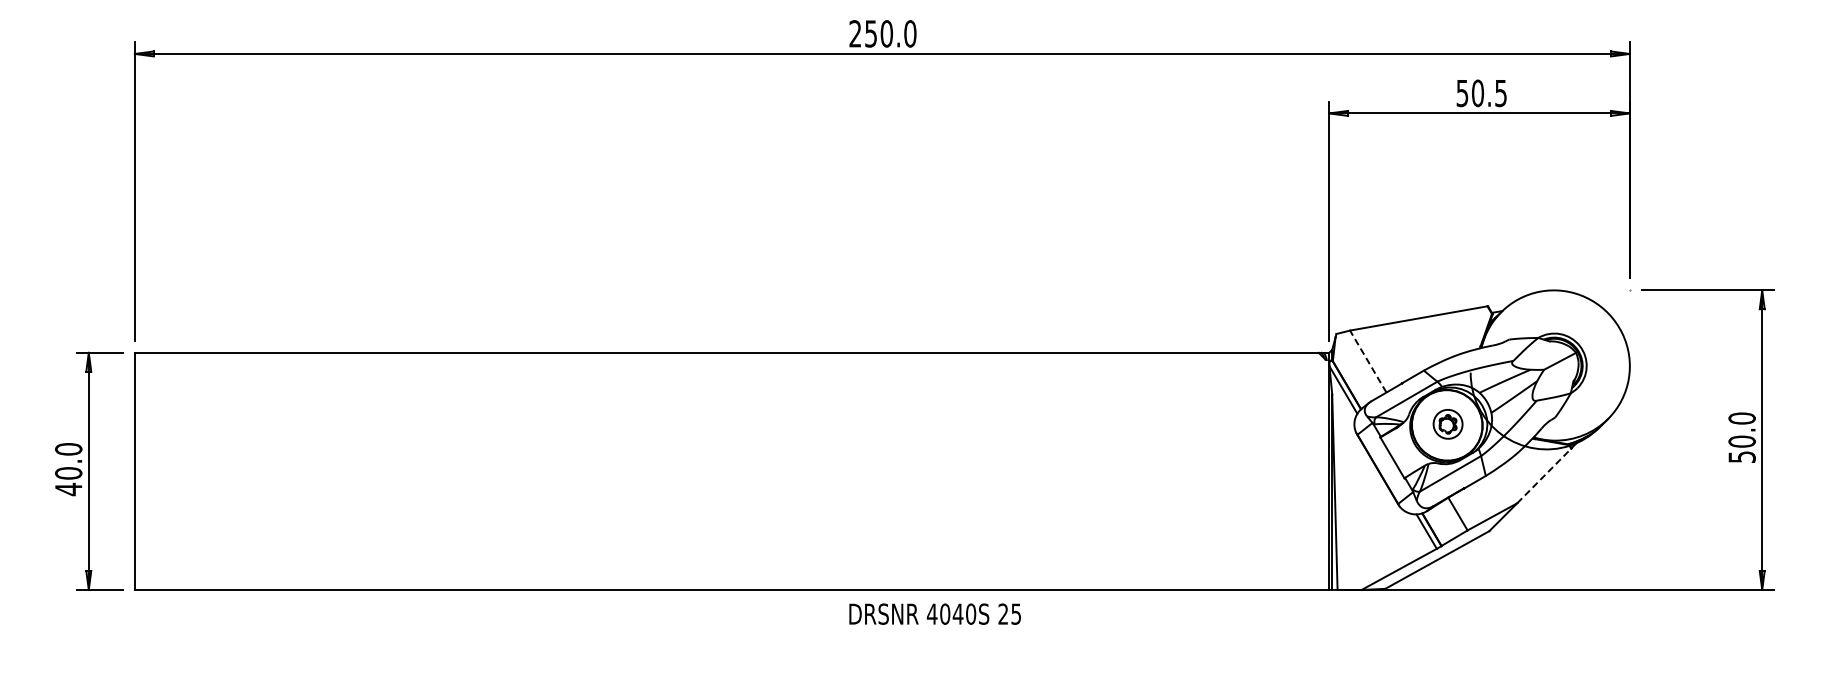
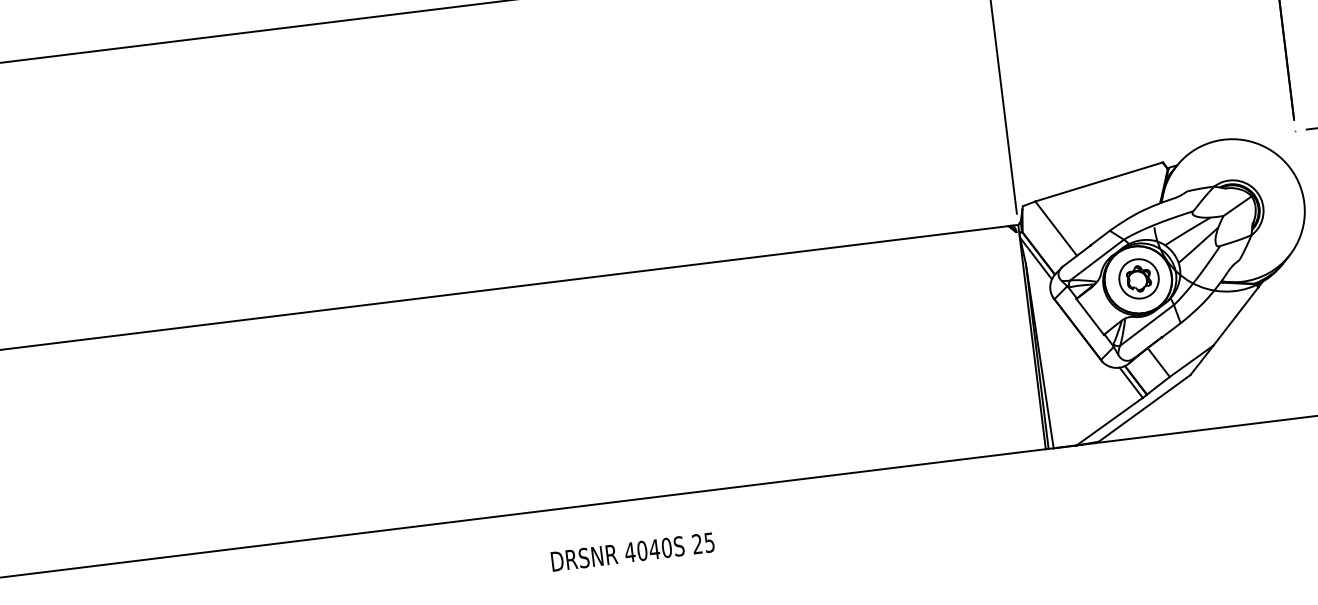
line: (1368, 361) -> (1056, 228), dashed -> solid
part: (1447, 423) -> (1138, 278), size x1.43
line: (1544, 475) -> (1236, 315), dashed -> solid
text: (934, 613) -> (632, 551), moved

